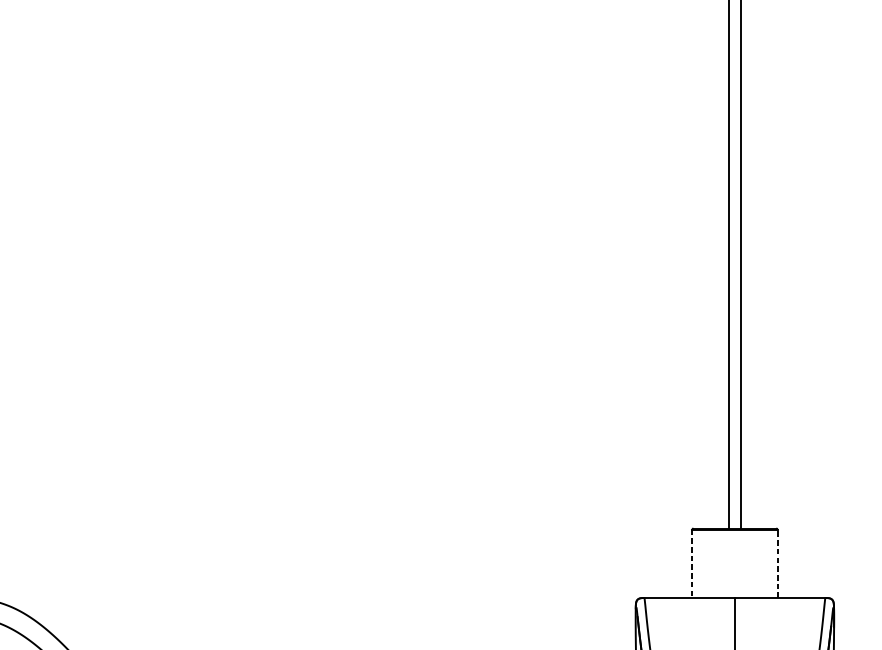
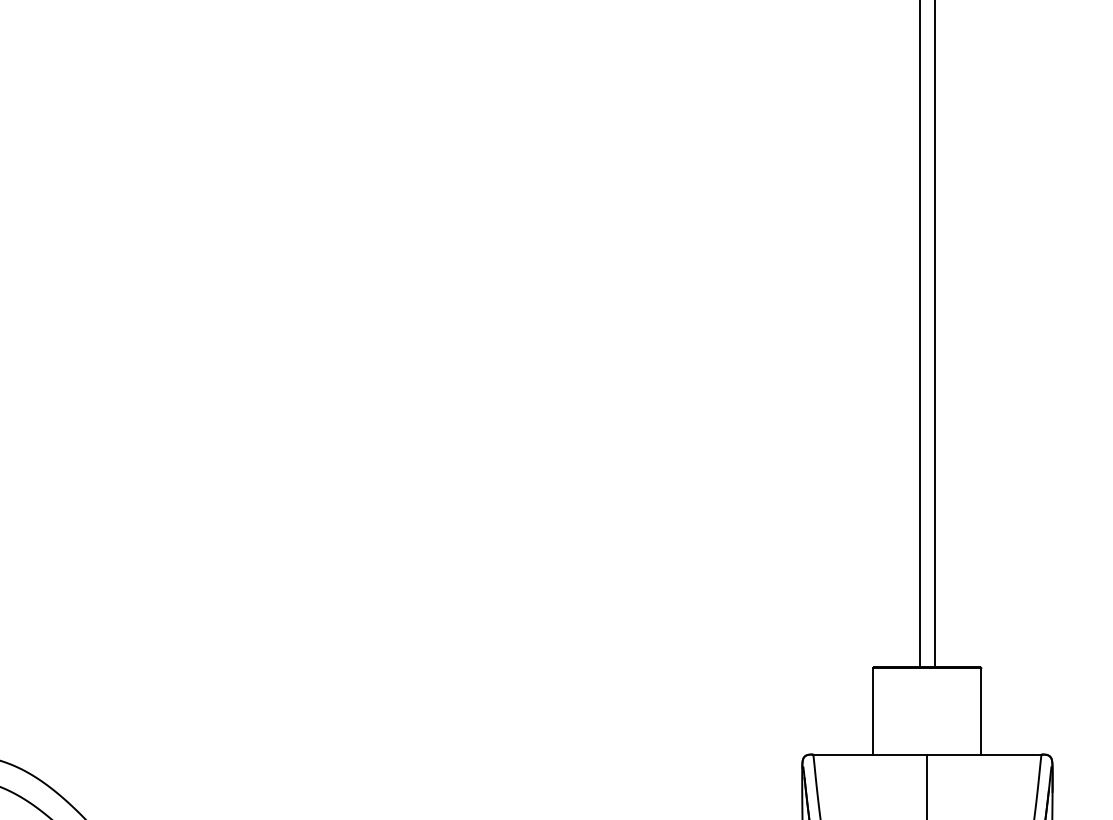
line: (692, 563) -> (873, 711), dashed -> solid
line: (777, 563) -> (981, 710), dashed -> solid

